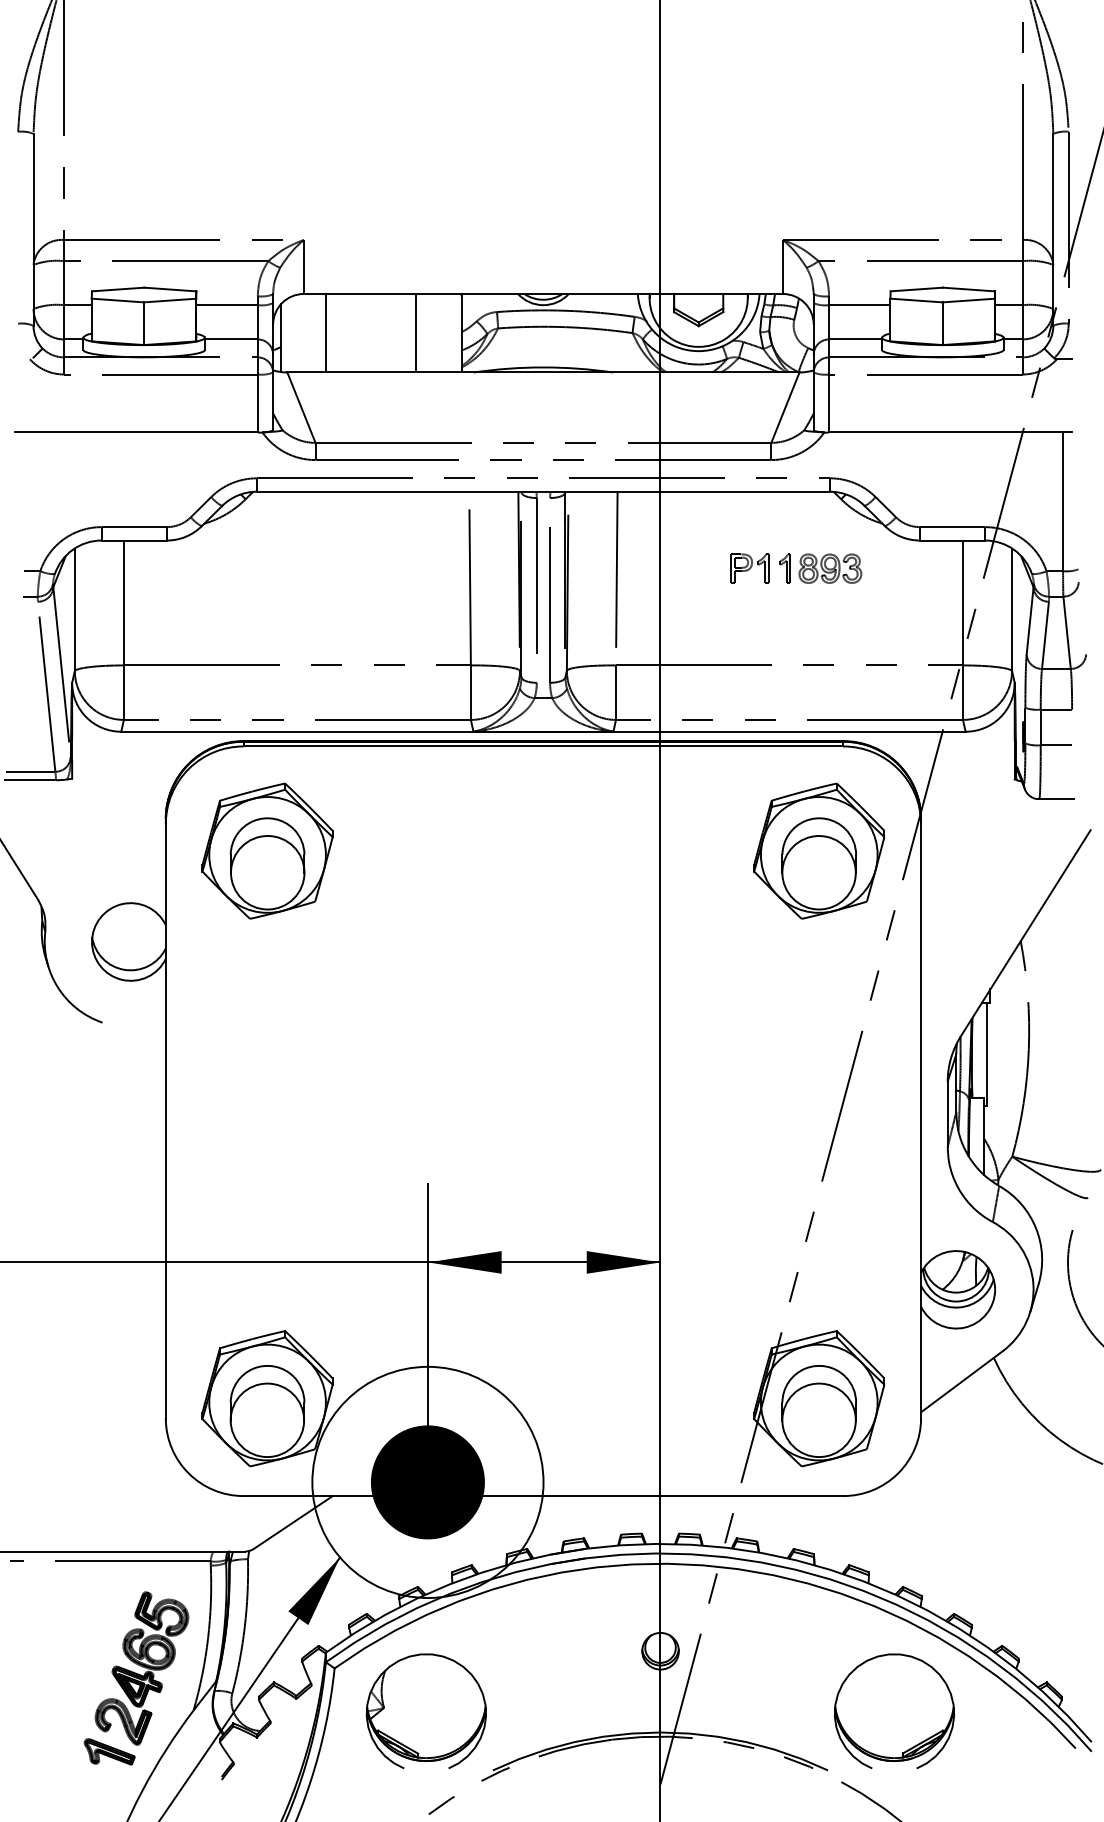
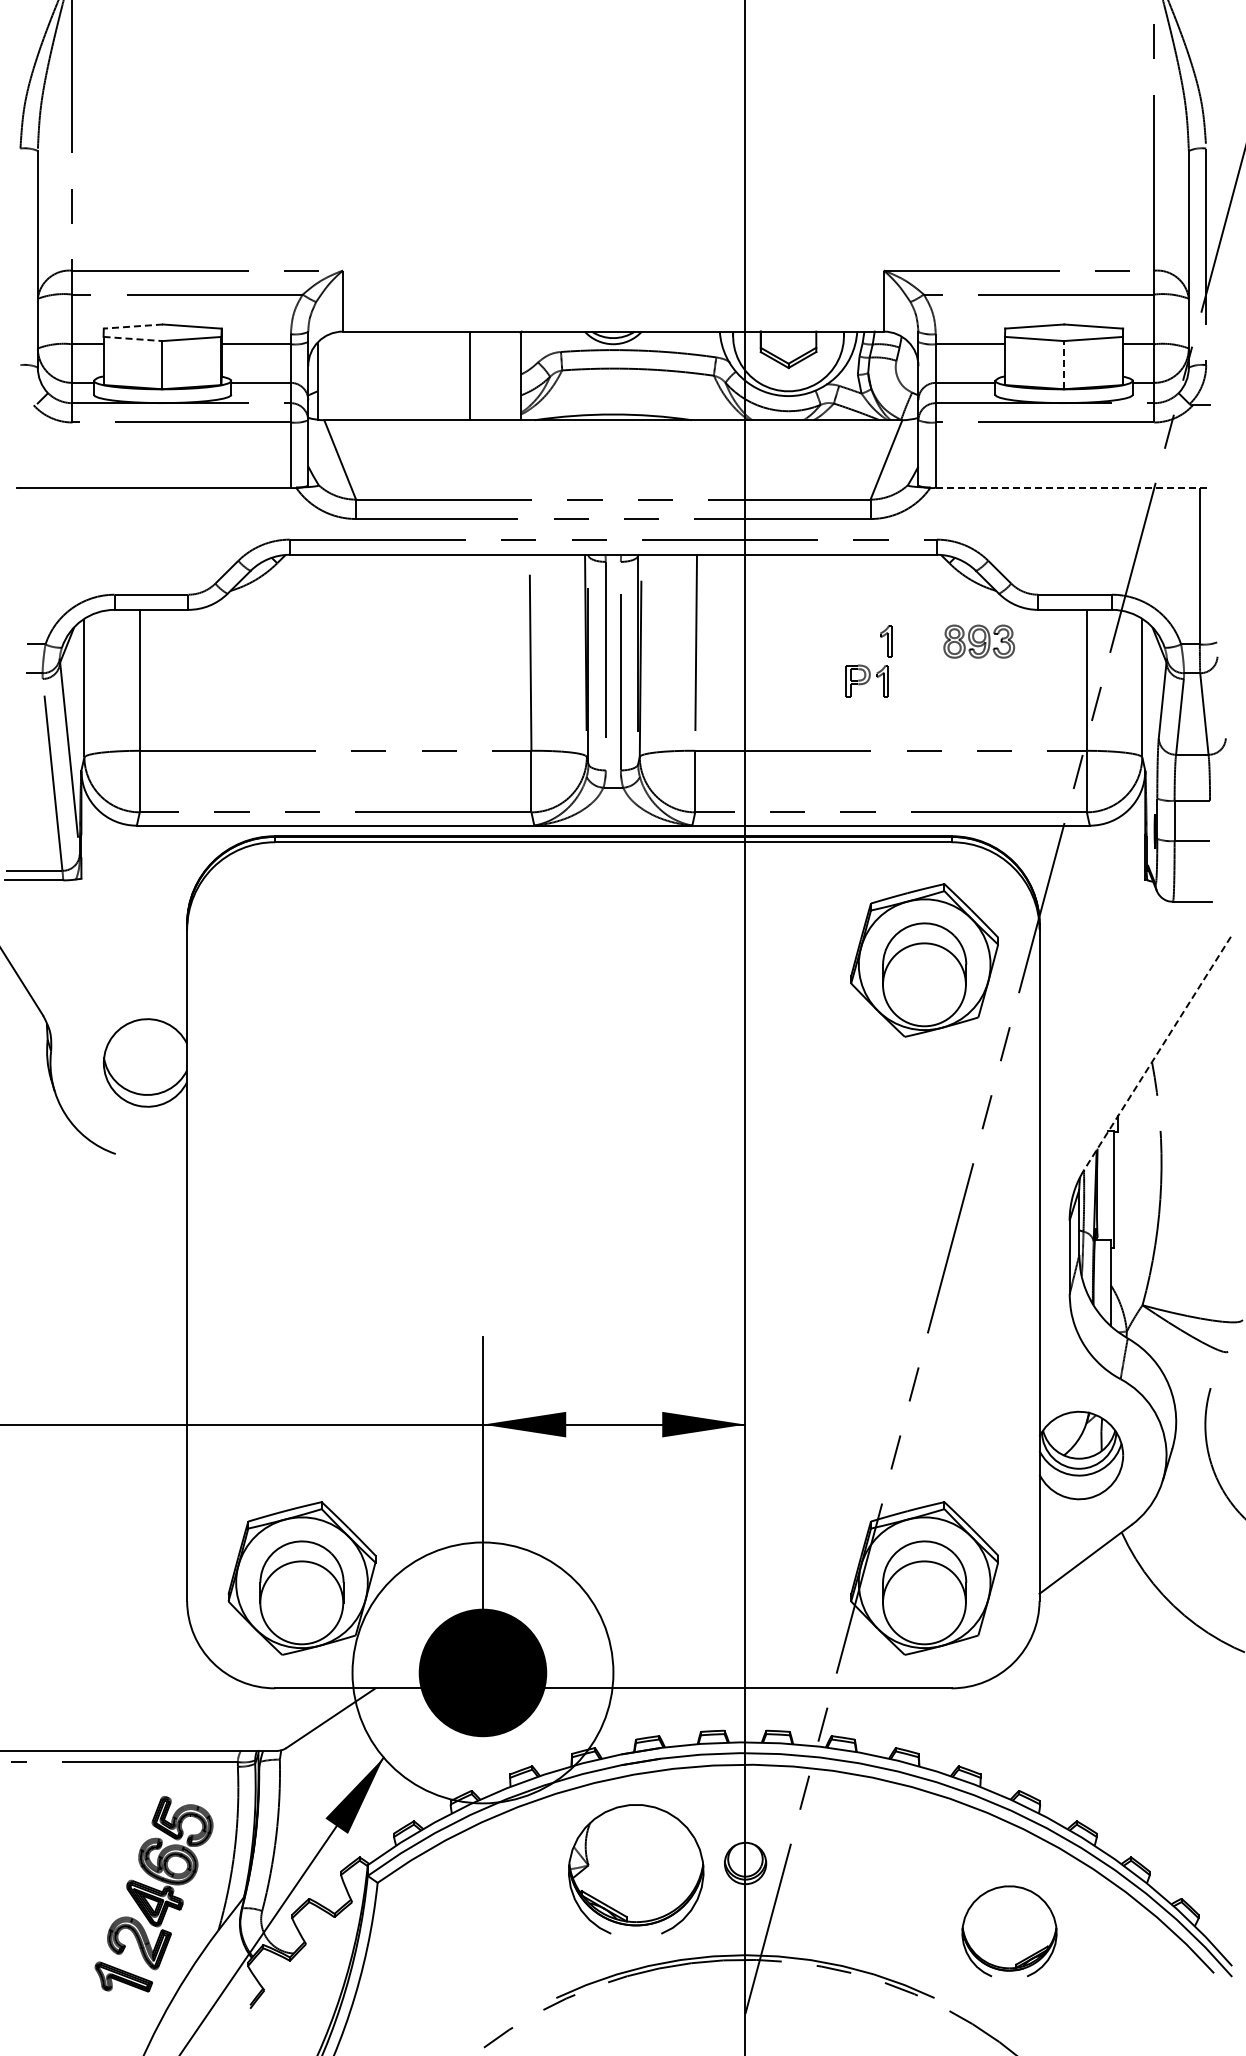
line: (118, 289) -> (133, 326), solid -> dashed
line: (118, 300) -> (133, 339), solid -> dashed
line: (942, 323) -> (1063, 364), solid -> dashed
line: (326, 332) -> (368, 375), removed
line: (950, 432) -> (1072, 487), solid -> dashed
part: (749, 567) -> (866, 680), moved
part: (830, 568) -> (979, 641), moved
part: (267, 851) -> (301, 960), removed
line: (1025, 933) -> (1157, 1053), solid -> dashed
part: (426, 1711) -> (636, 1869), moved
part: (894, 1711) -> (1009, 1931), size x0.7

